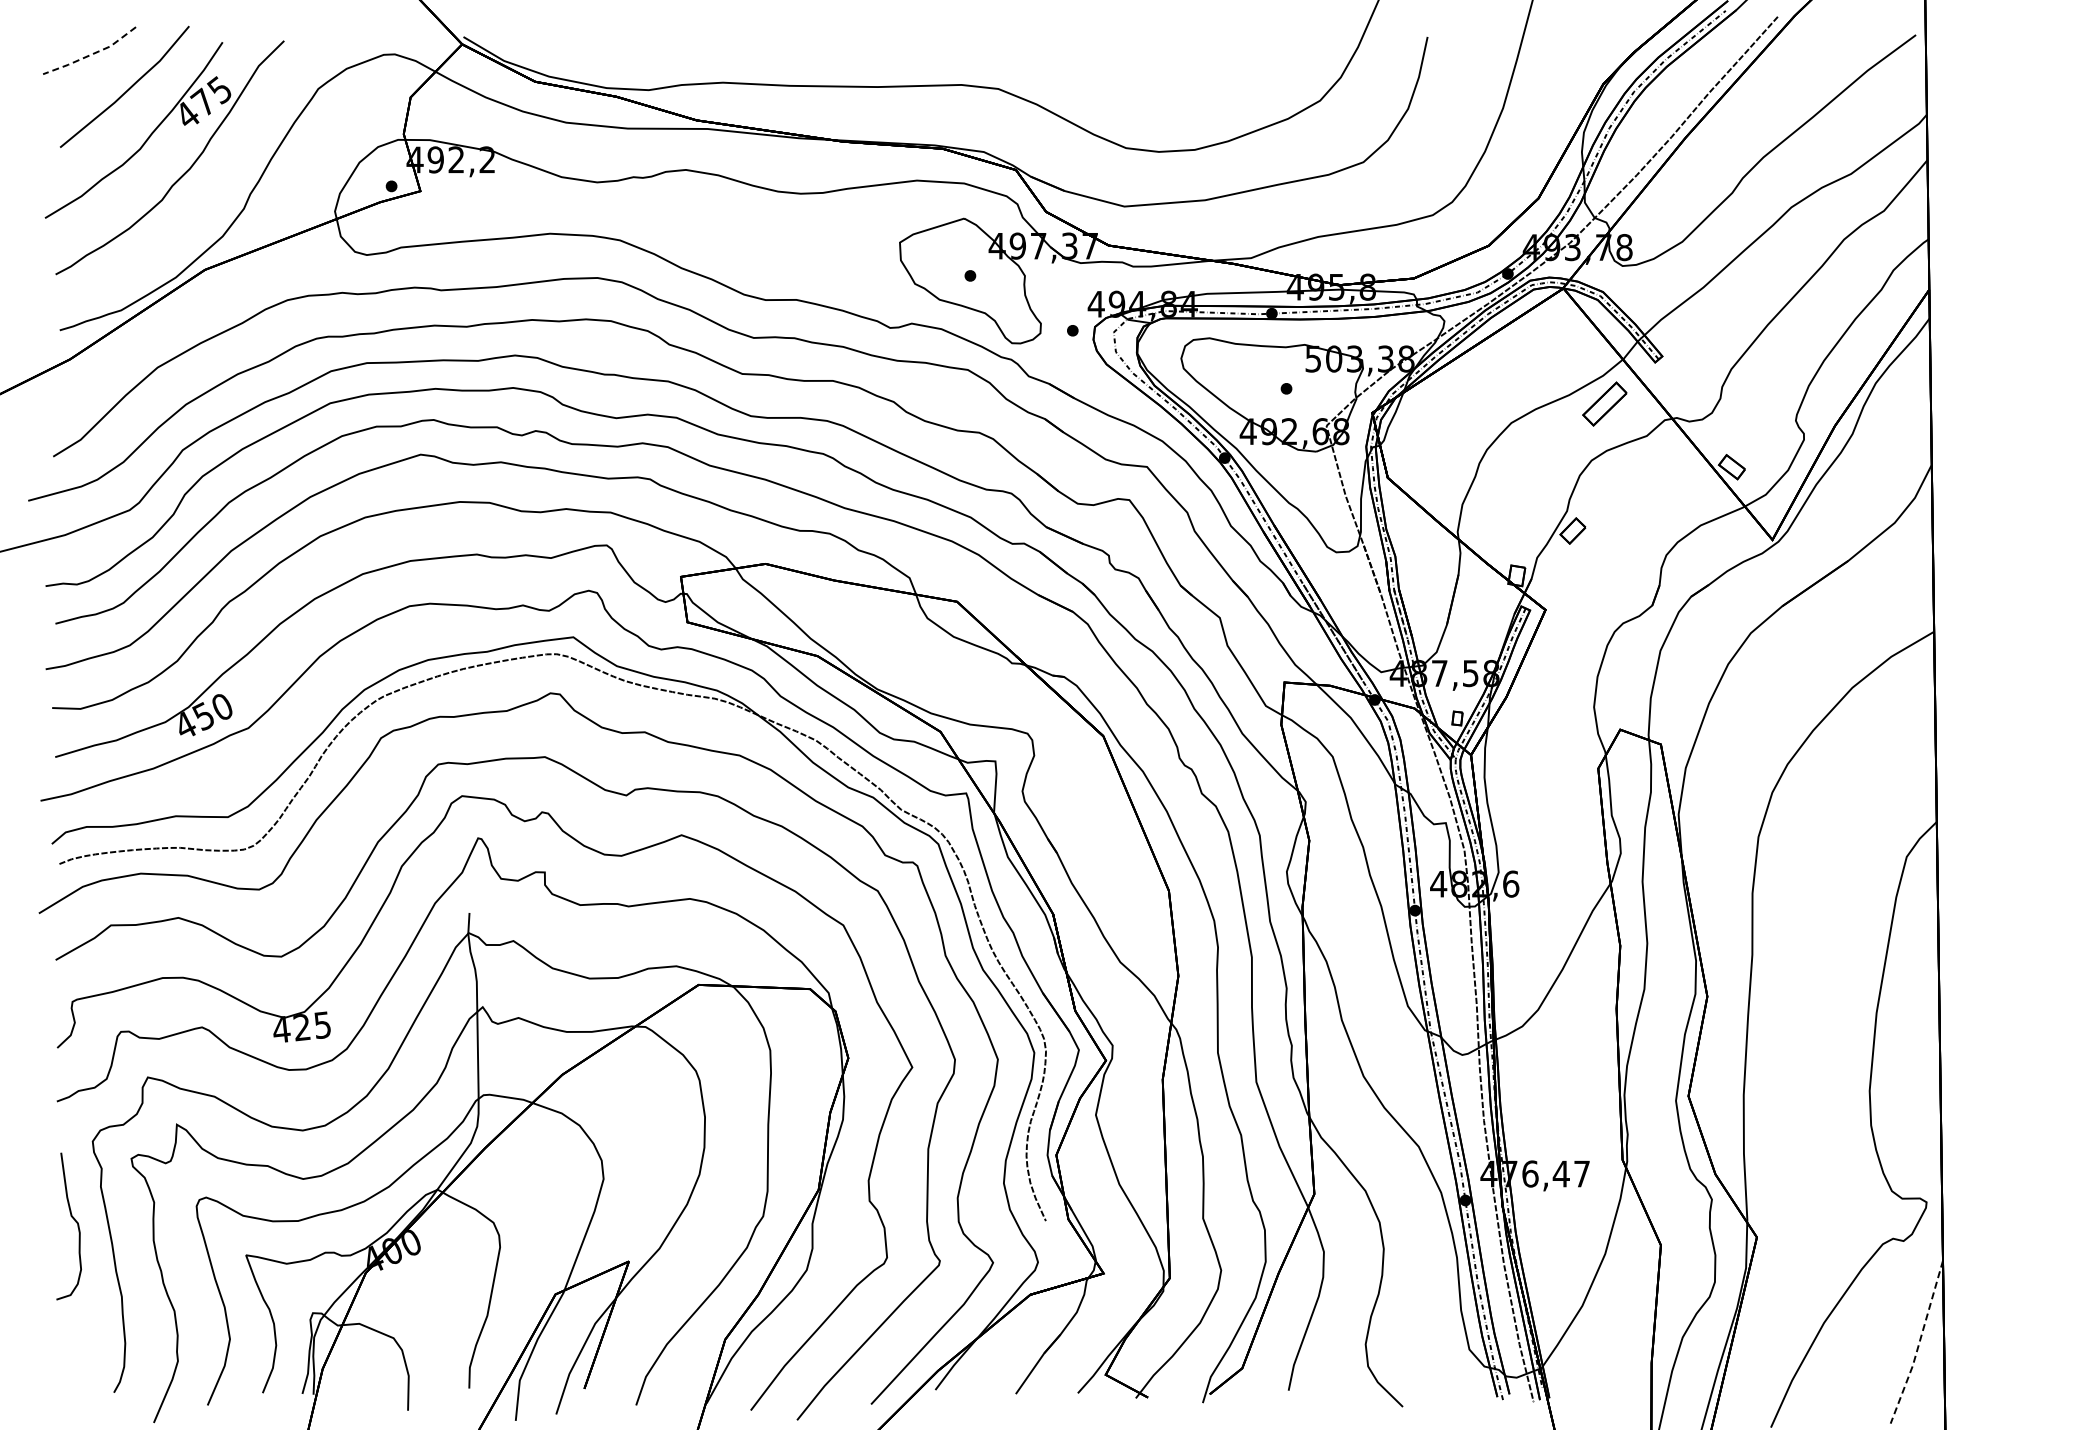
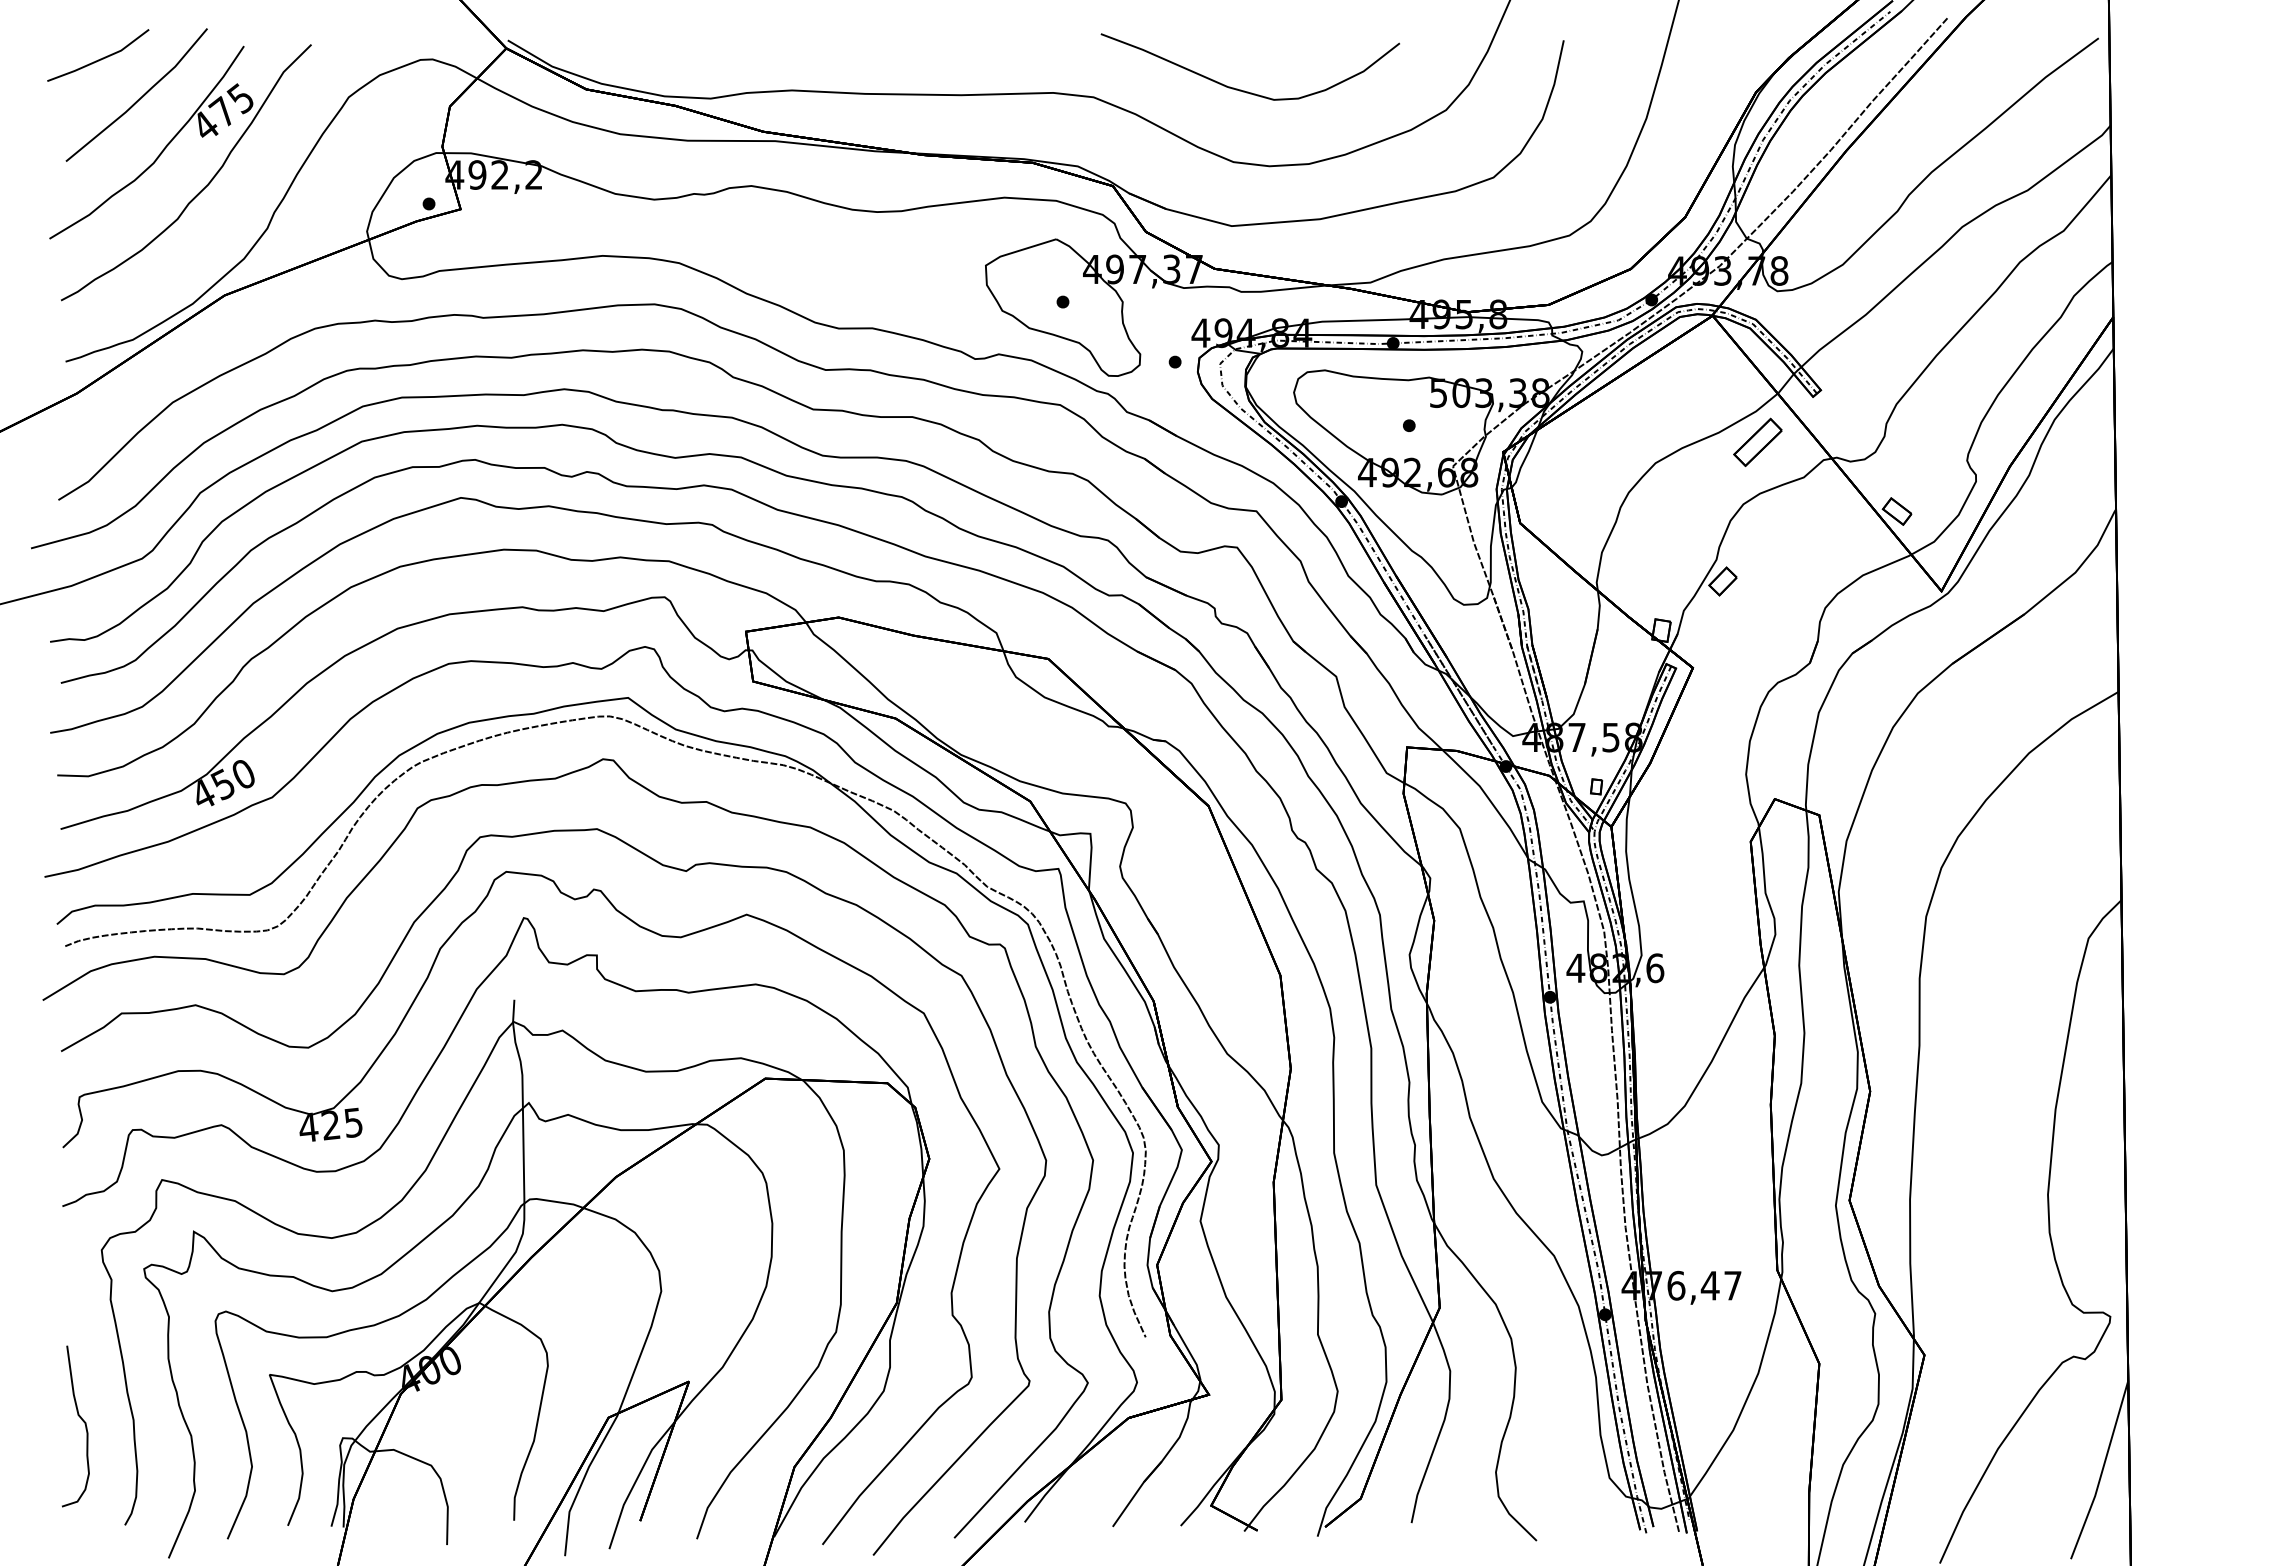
line: (91, 54) -> (100, 59), dashed -> solid
curve: (1135, 82) -> (1243, 90), added
curve: (75, 1222) -> (82, 1422), moved
line: (1919, 1344) -> (2102, 1472), dashed -> solid

